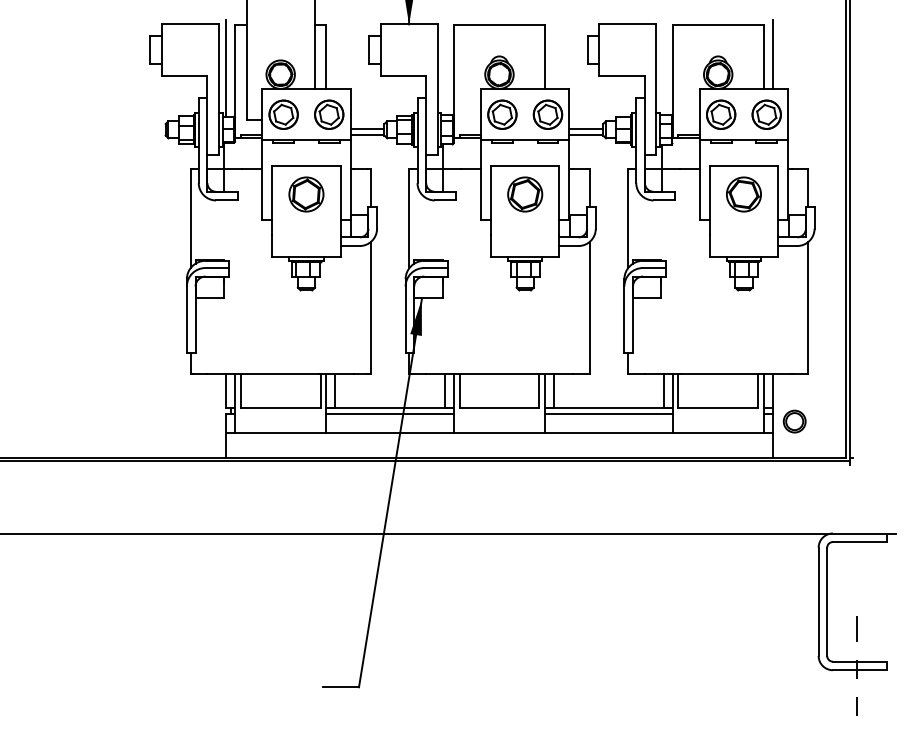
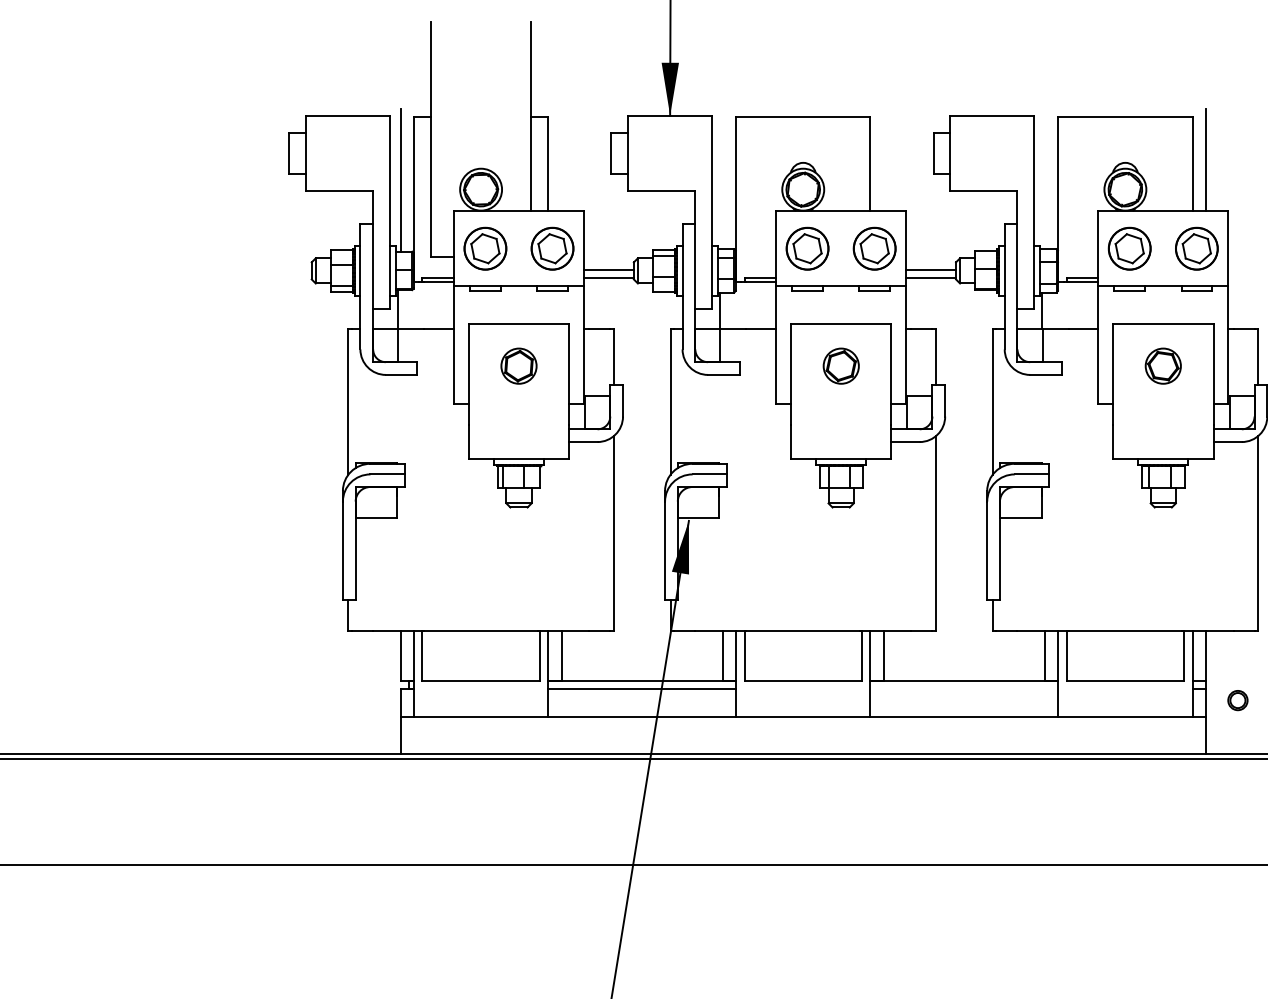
part: (306, 194) -> (519, 366), size x0.7
part: (525, 194) -> (841, 366), size x0.7
part: (743, 194) -> (1162, 366), size x0.7
line: (608, 413) -> (963, 688), removed
part: (794, 421) -> (1237, 700), size x0.6

